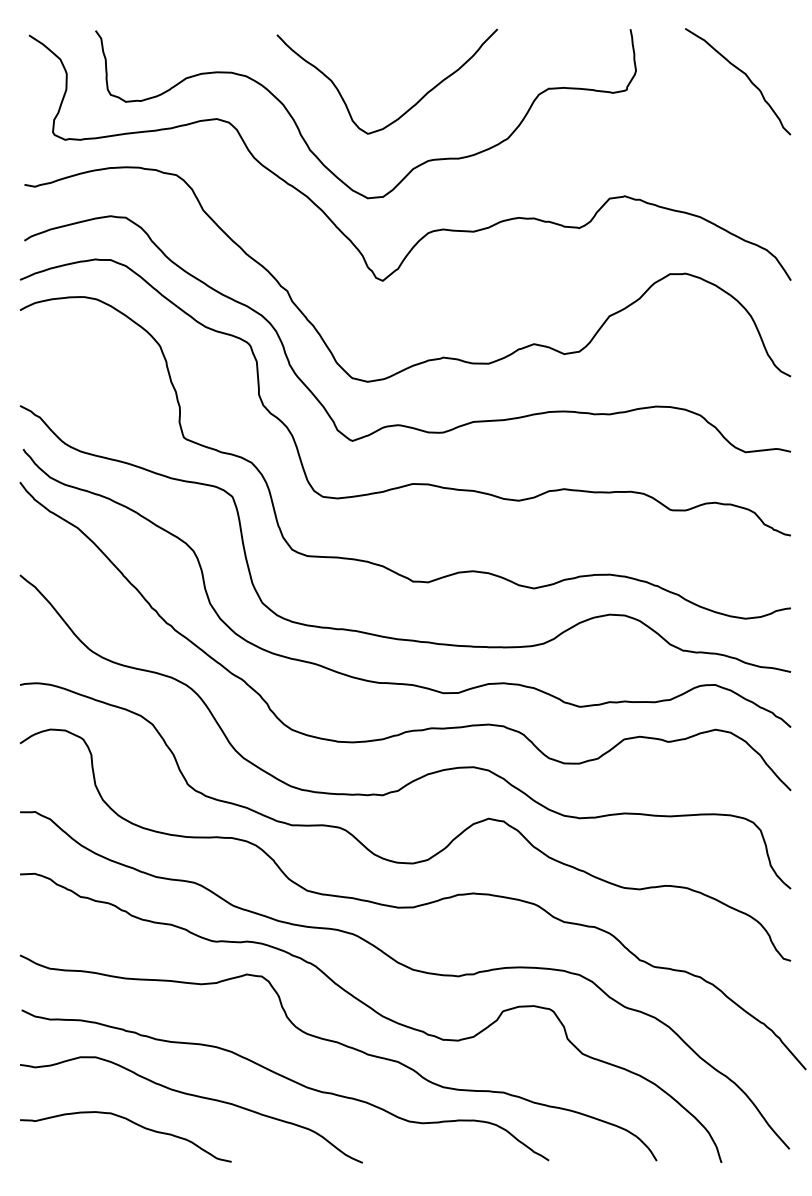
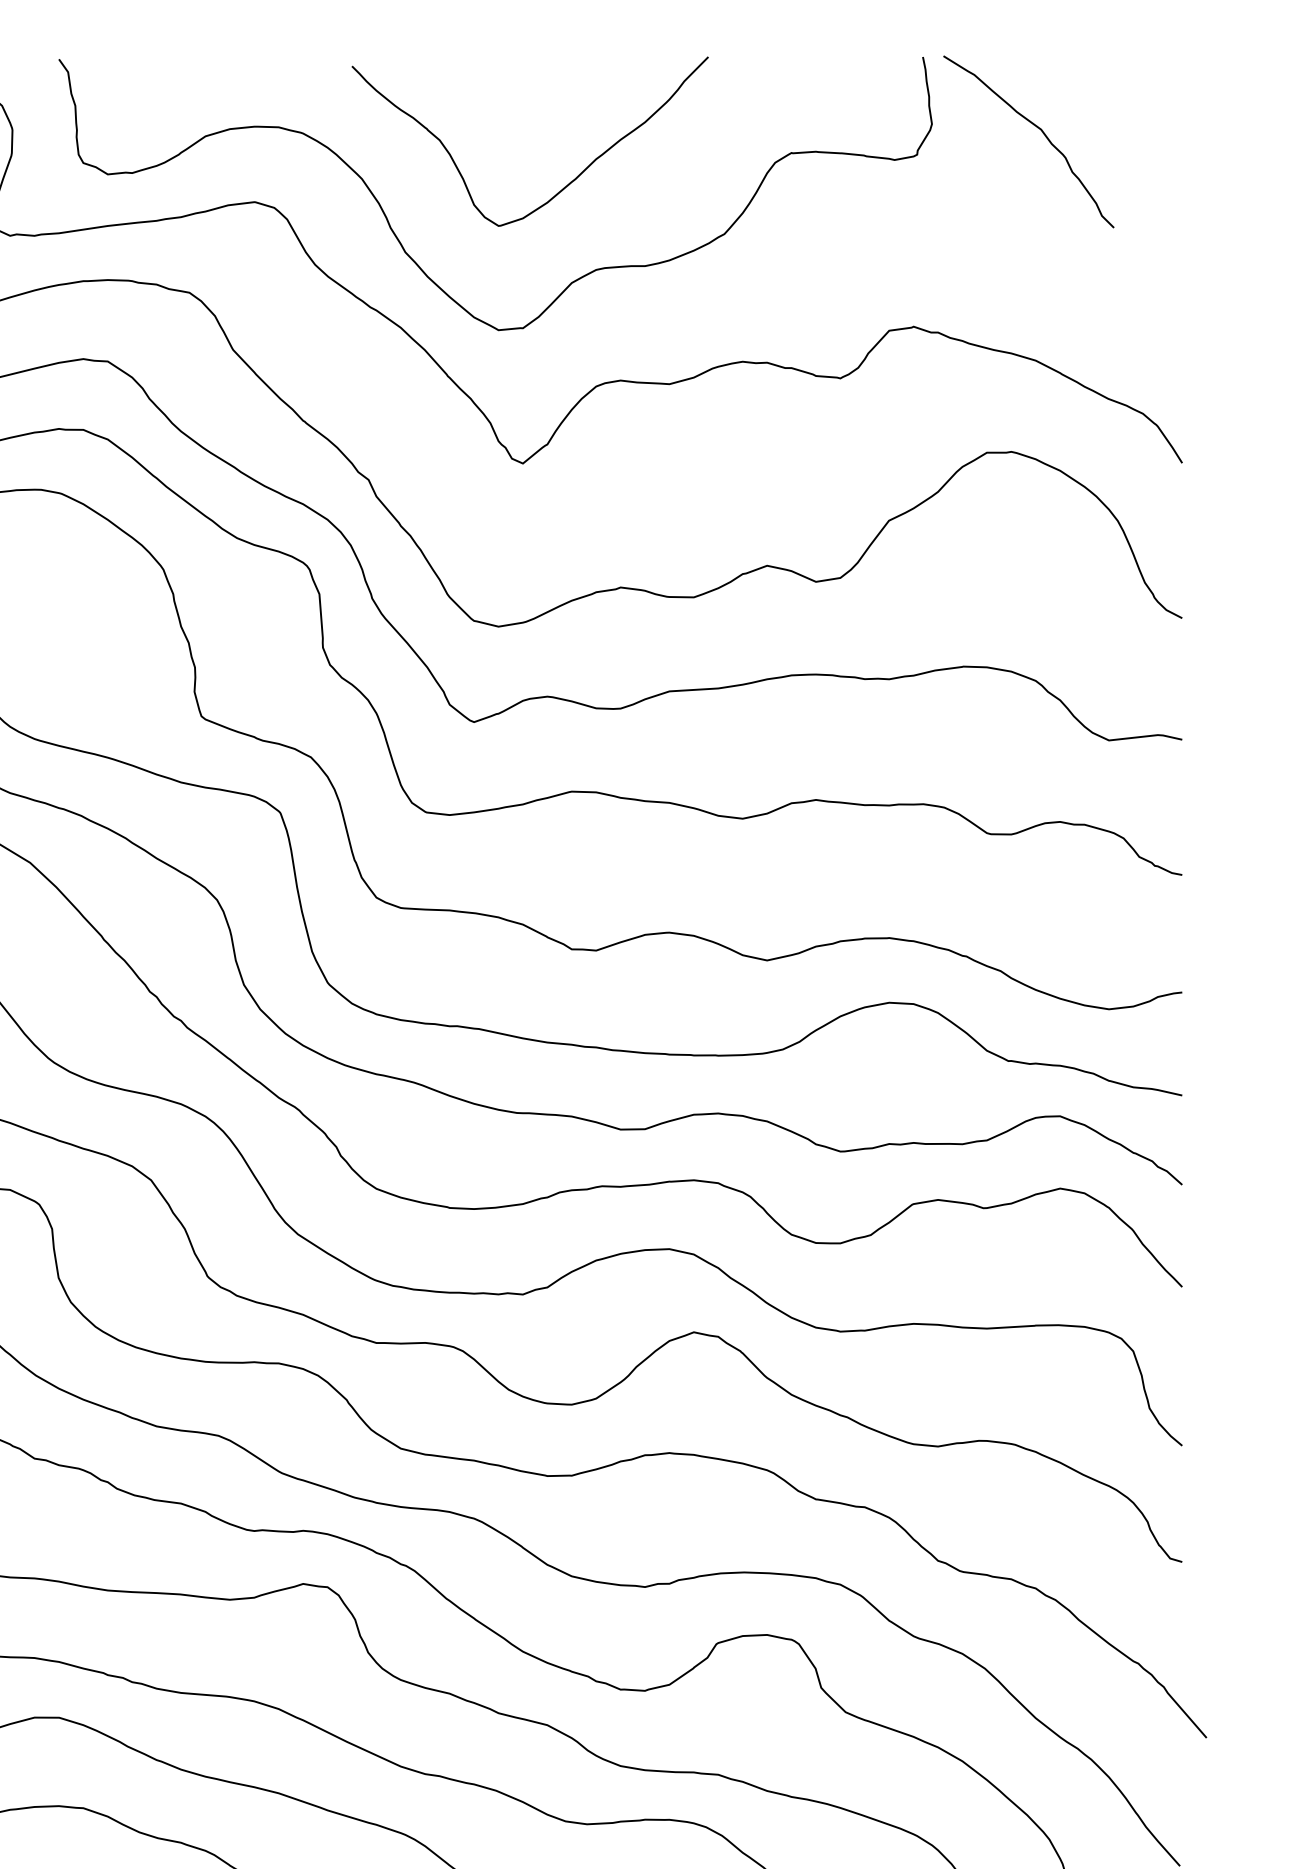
curve: (744, 74) -> (1039, 130), moved

